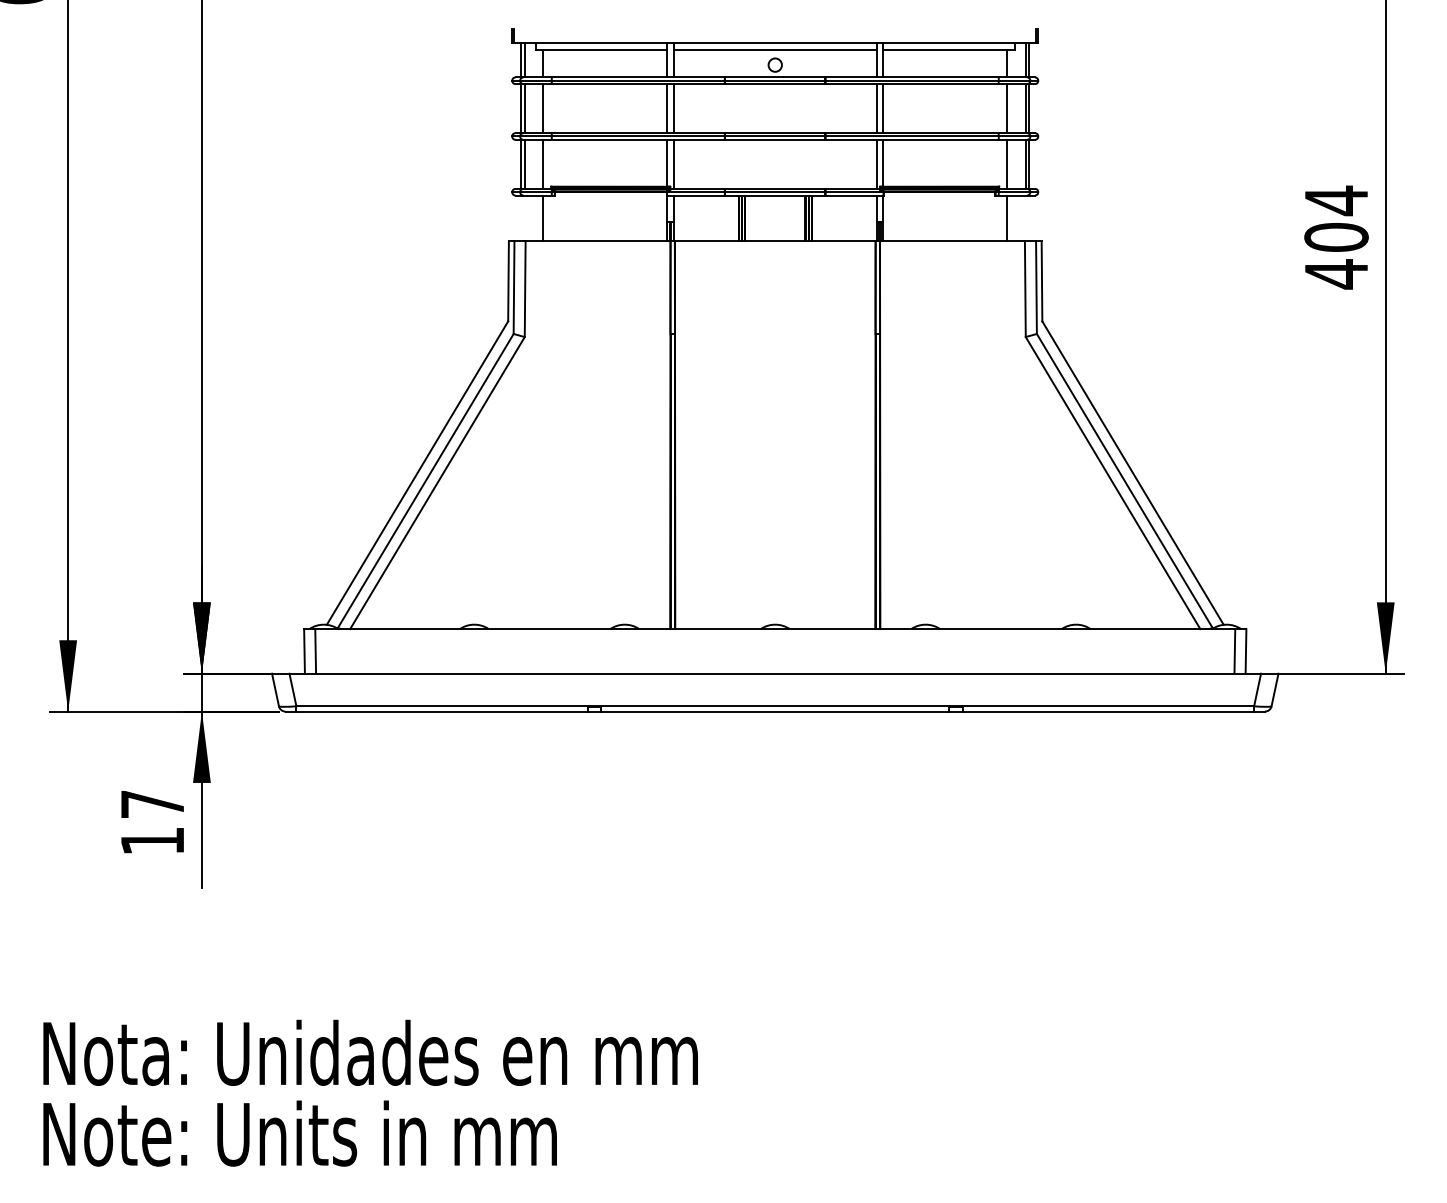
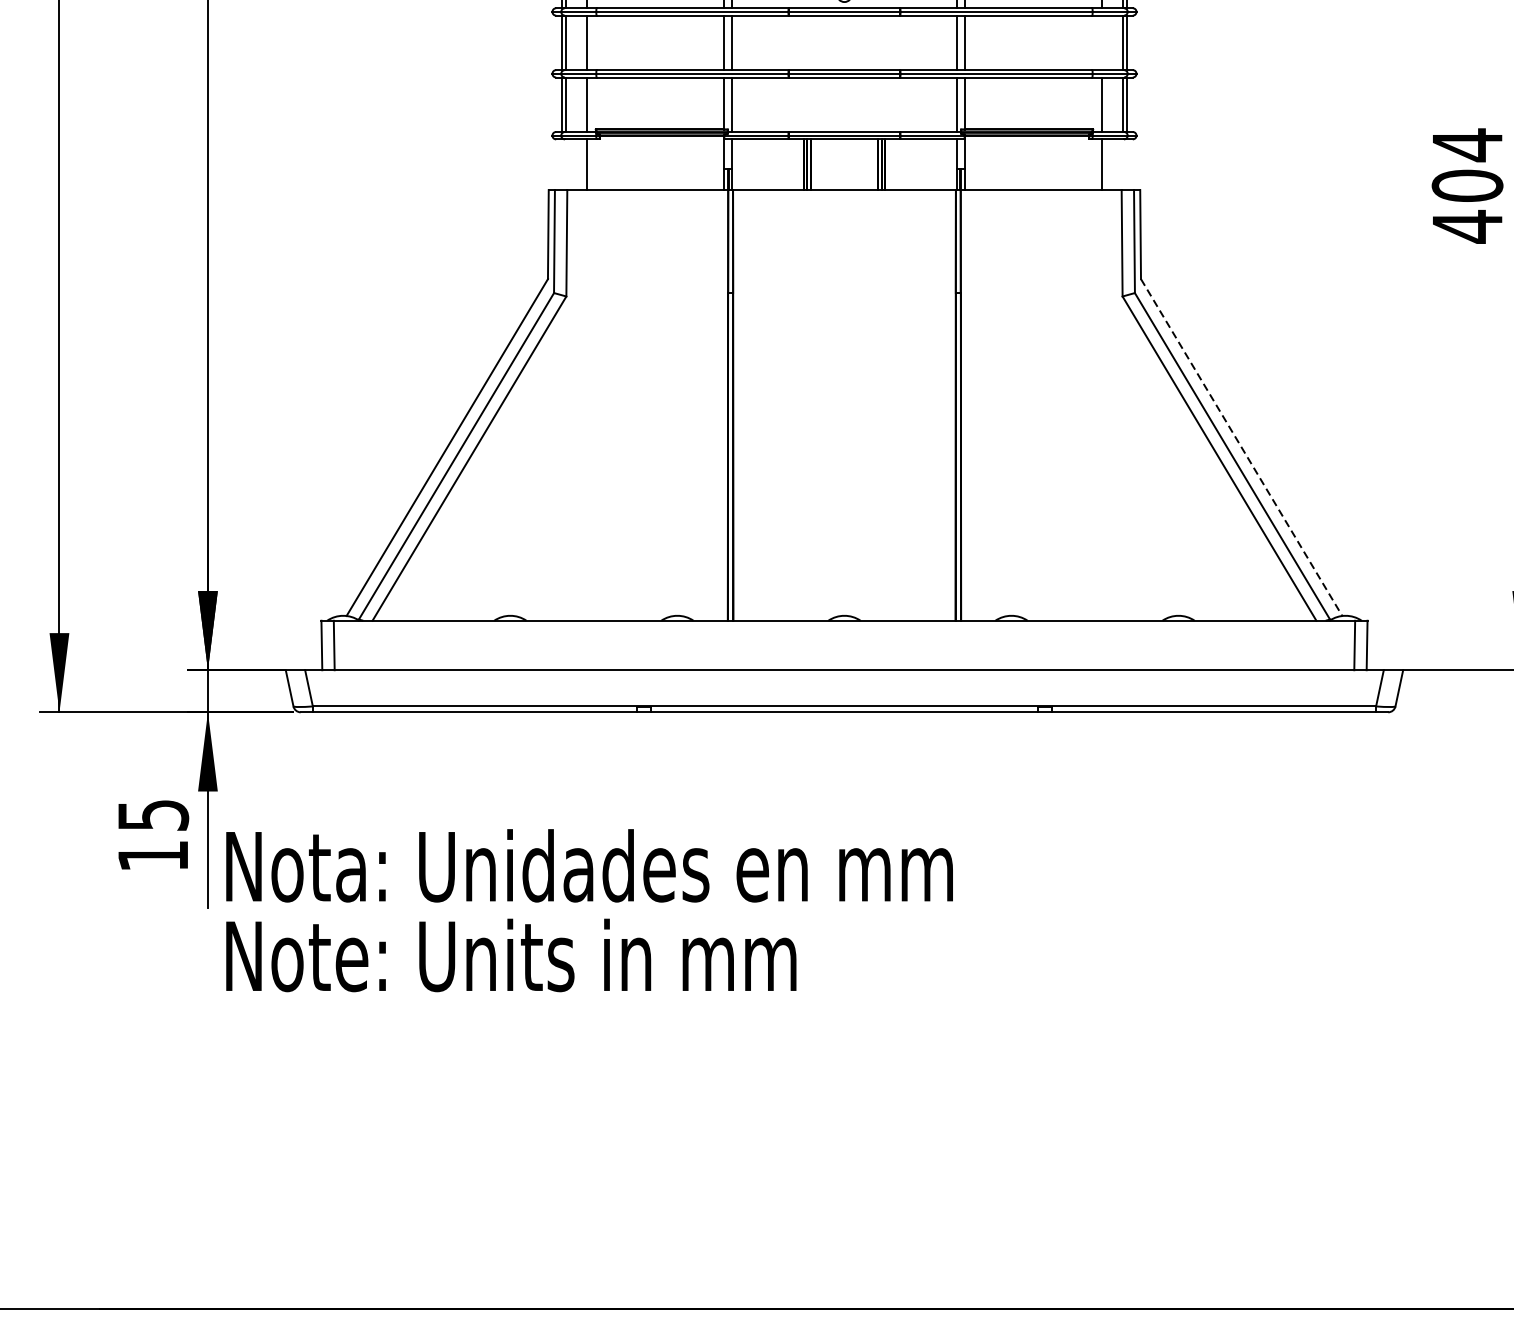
line: (1007, 108) -> (1102, 42), removed
line: (1133, 473) -> (1242, 447), solid -> dashed
text: (152, 804) -> (153, 815), 17 -> 15
text: (370, 1092) -> (589, 909), moved

